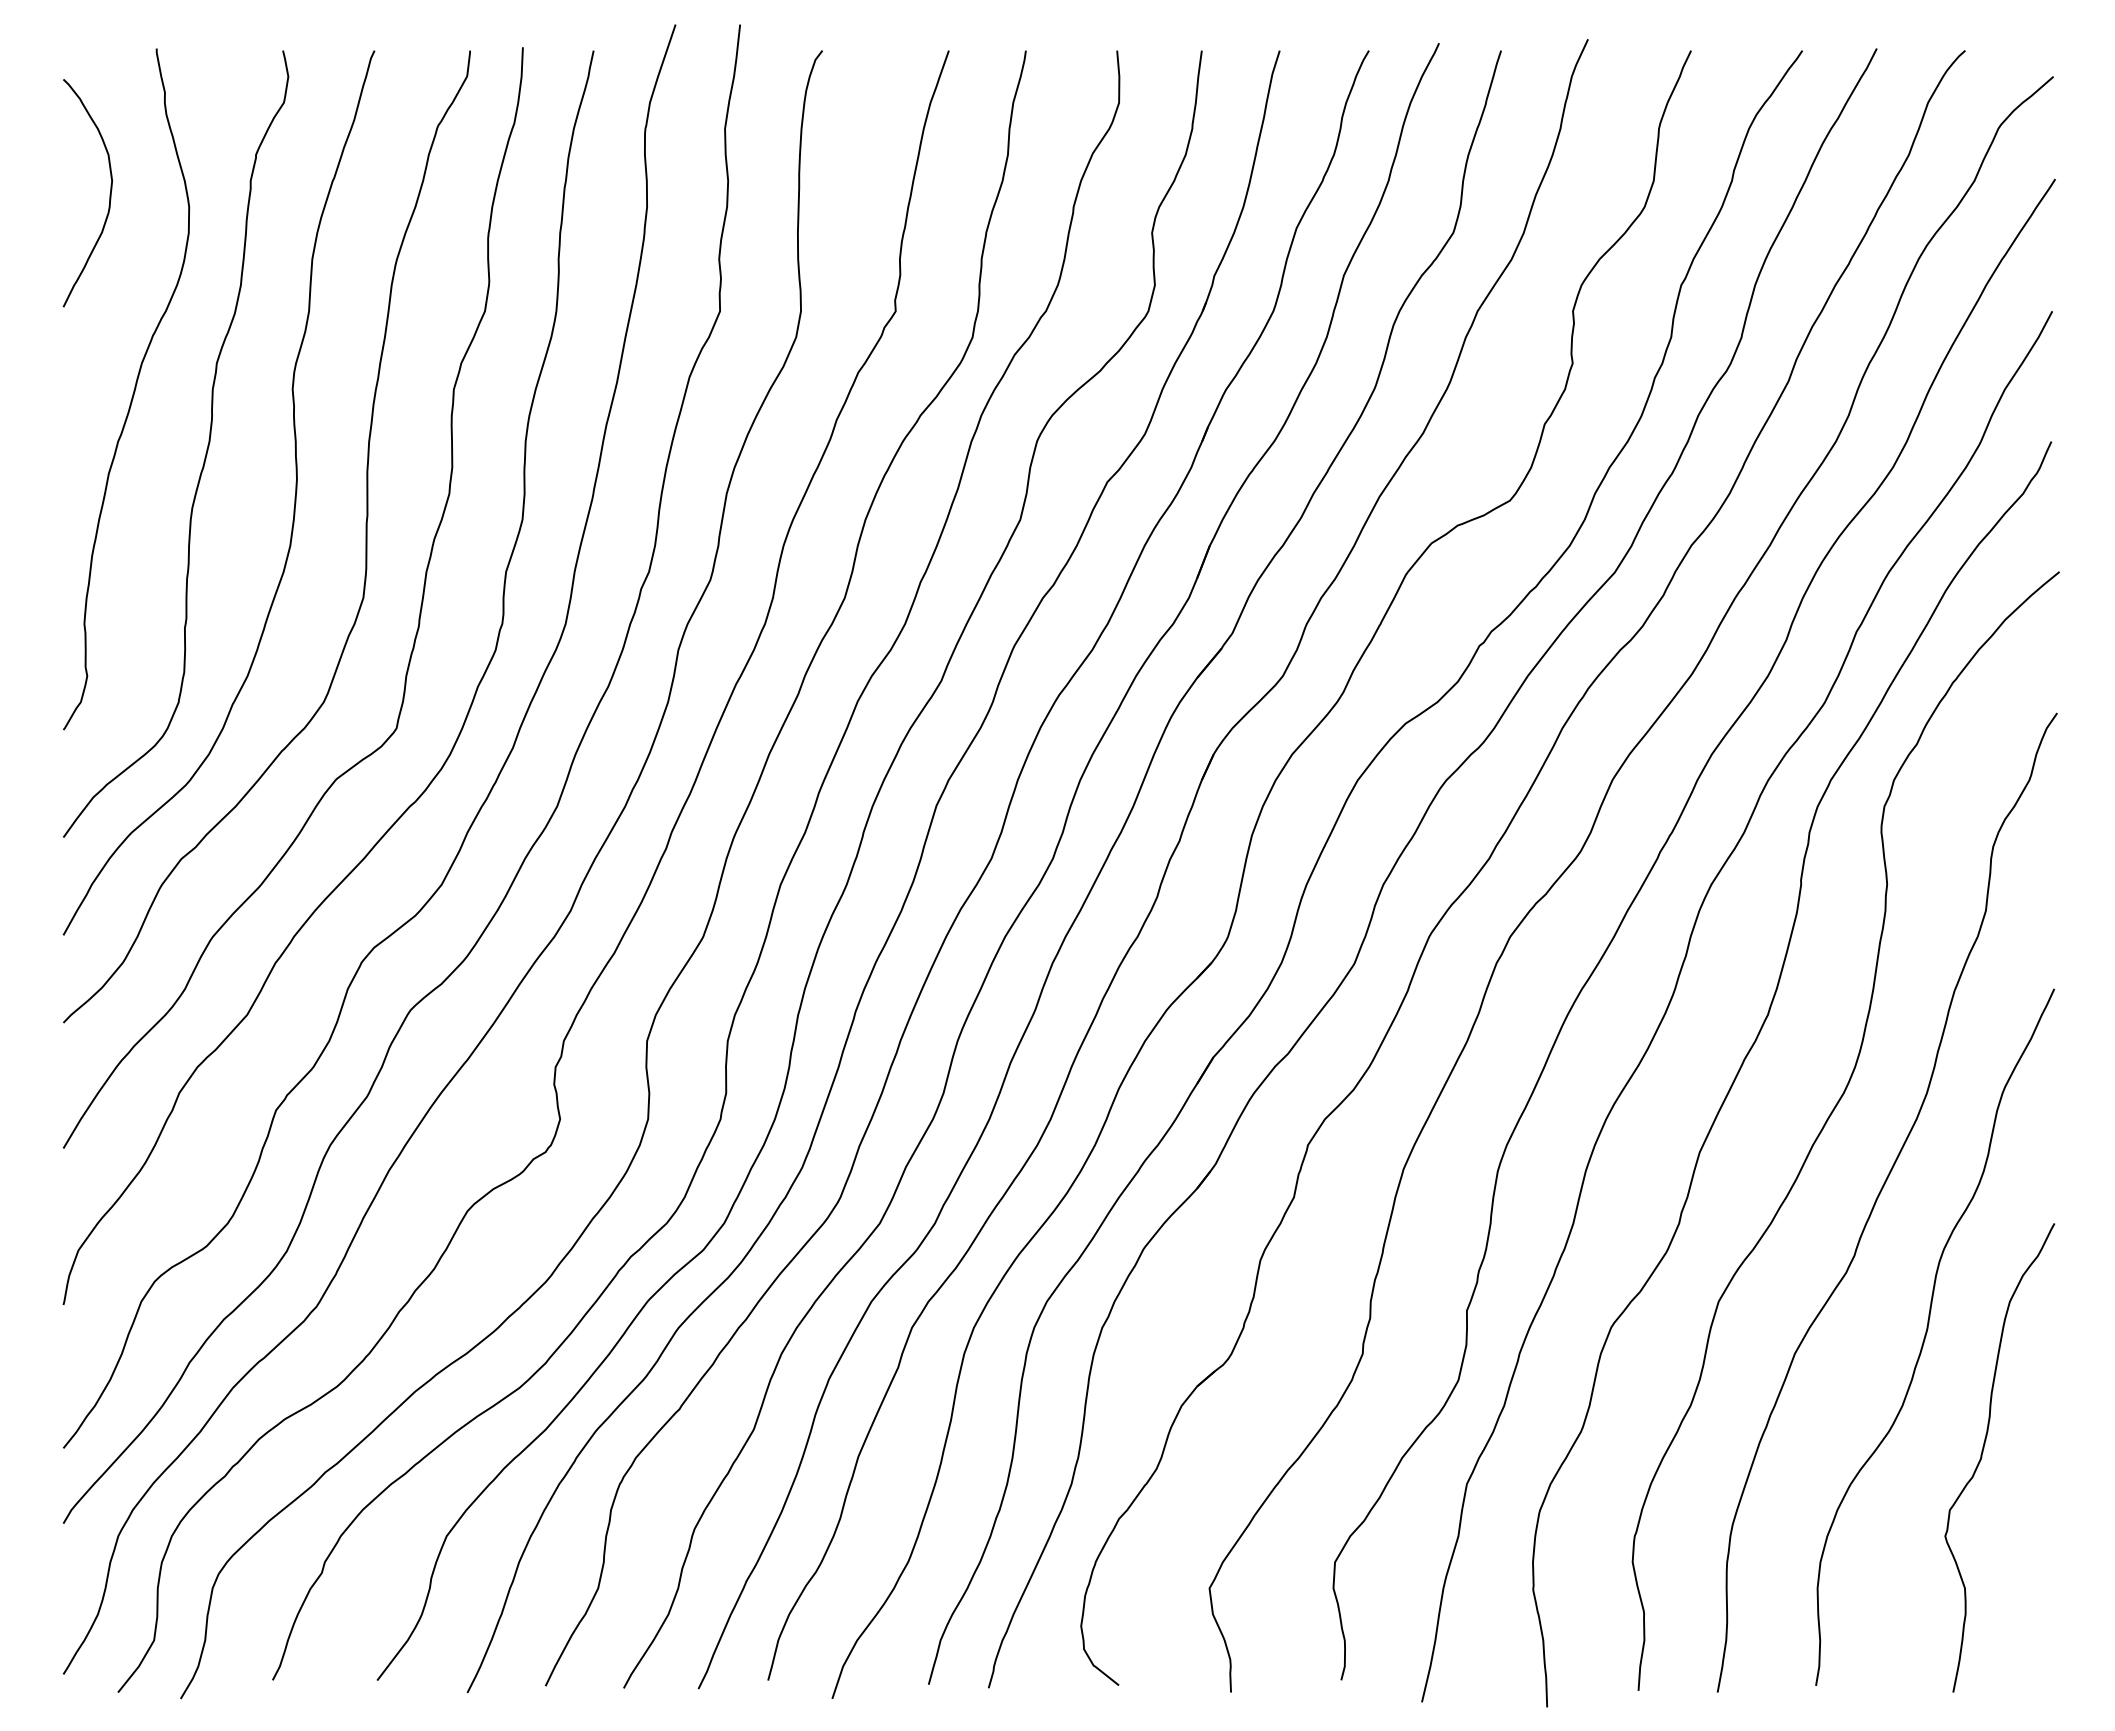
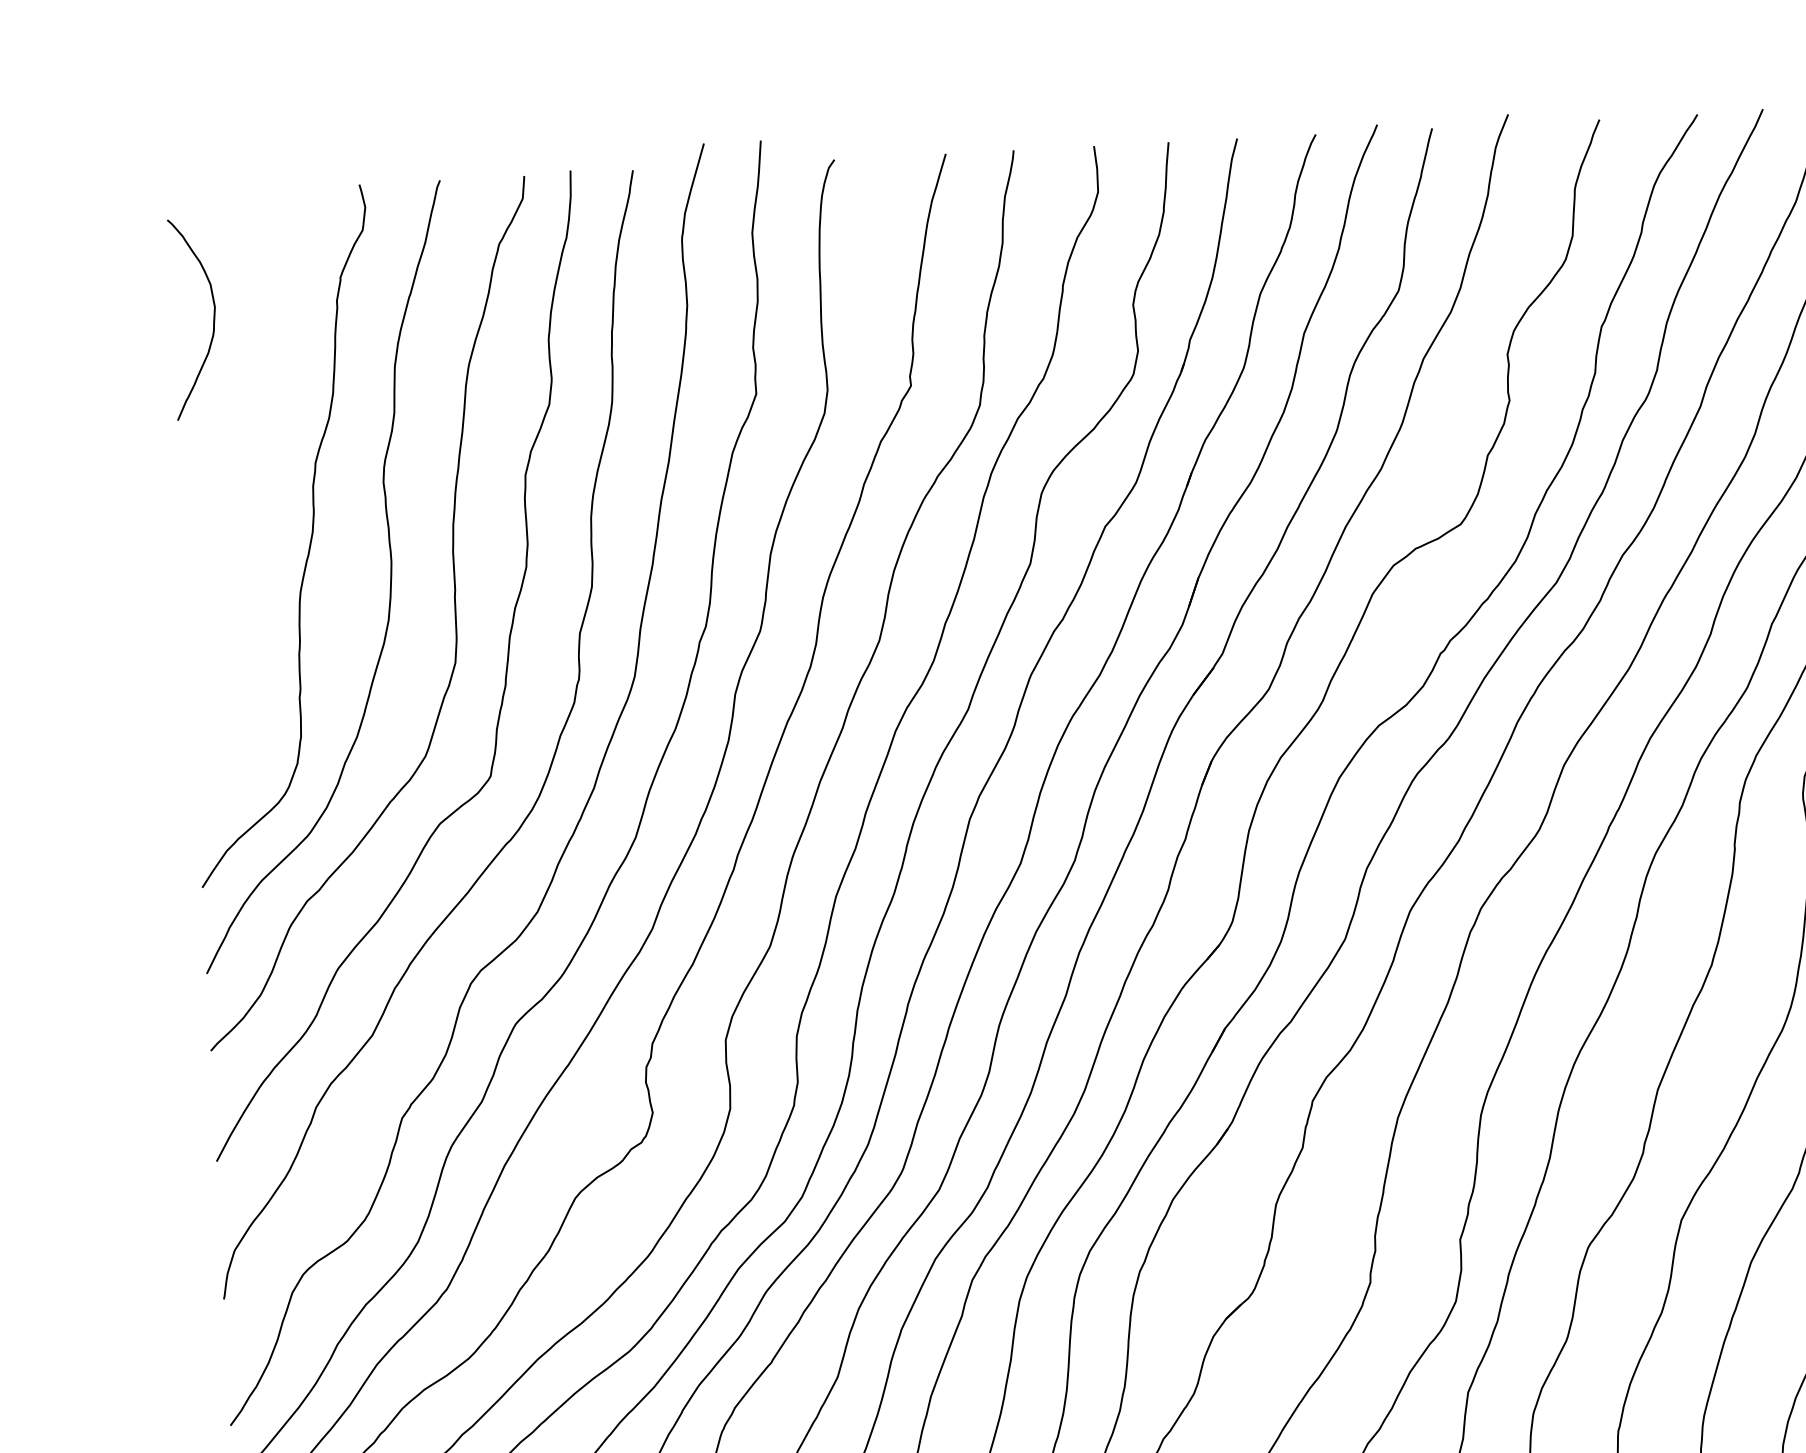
curve: (133, 390) -> (243, 490), removed

